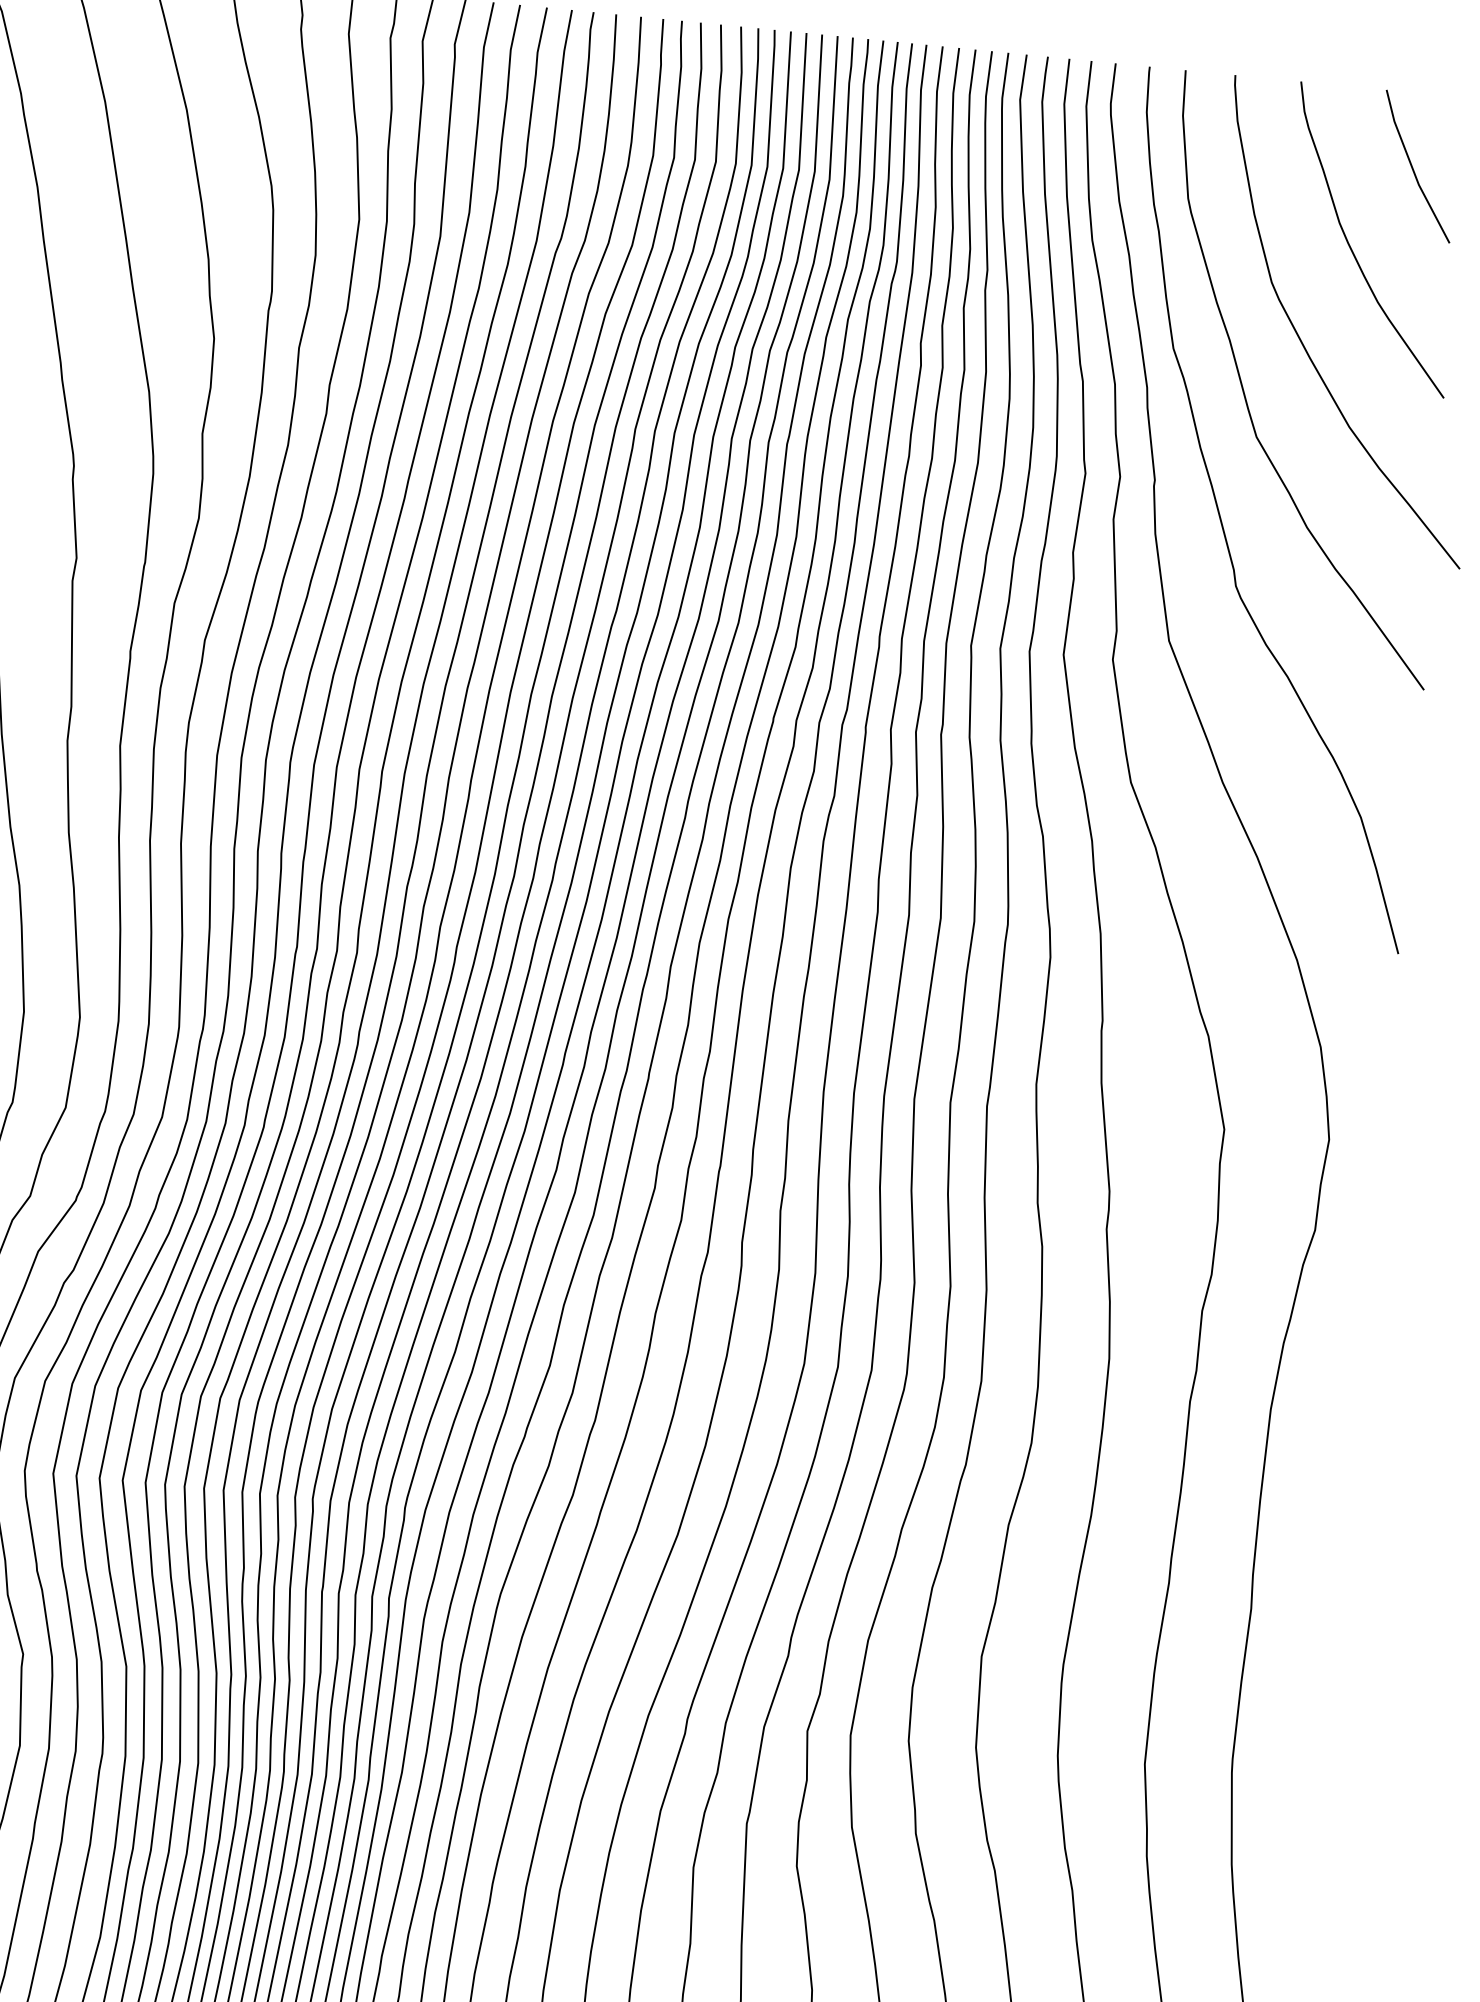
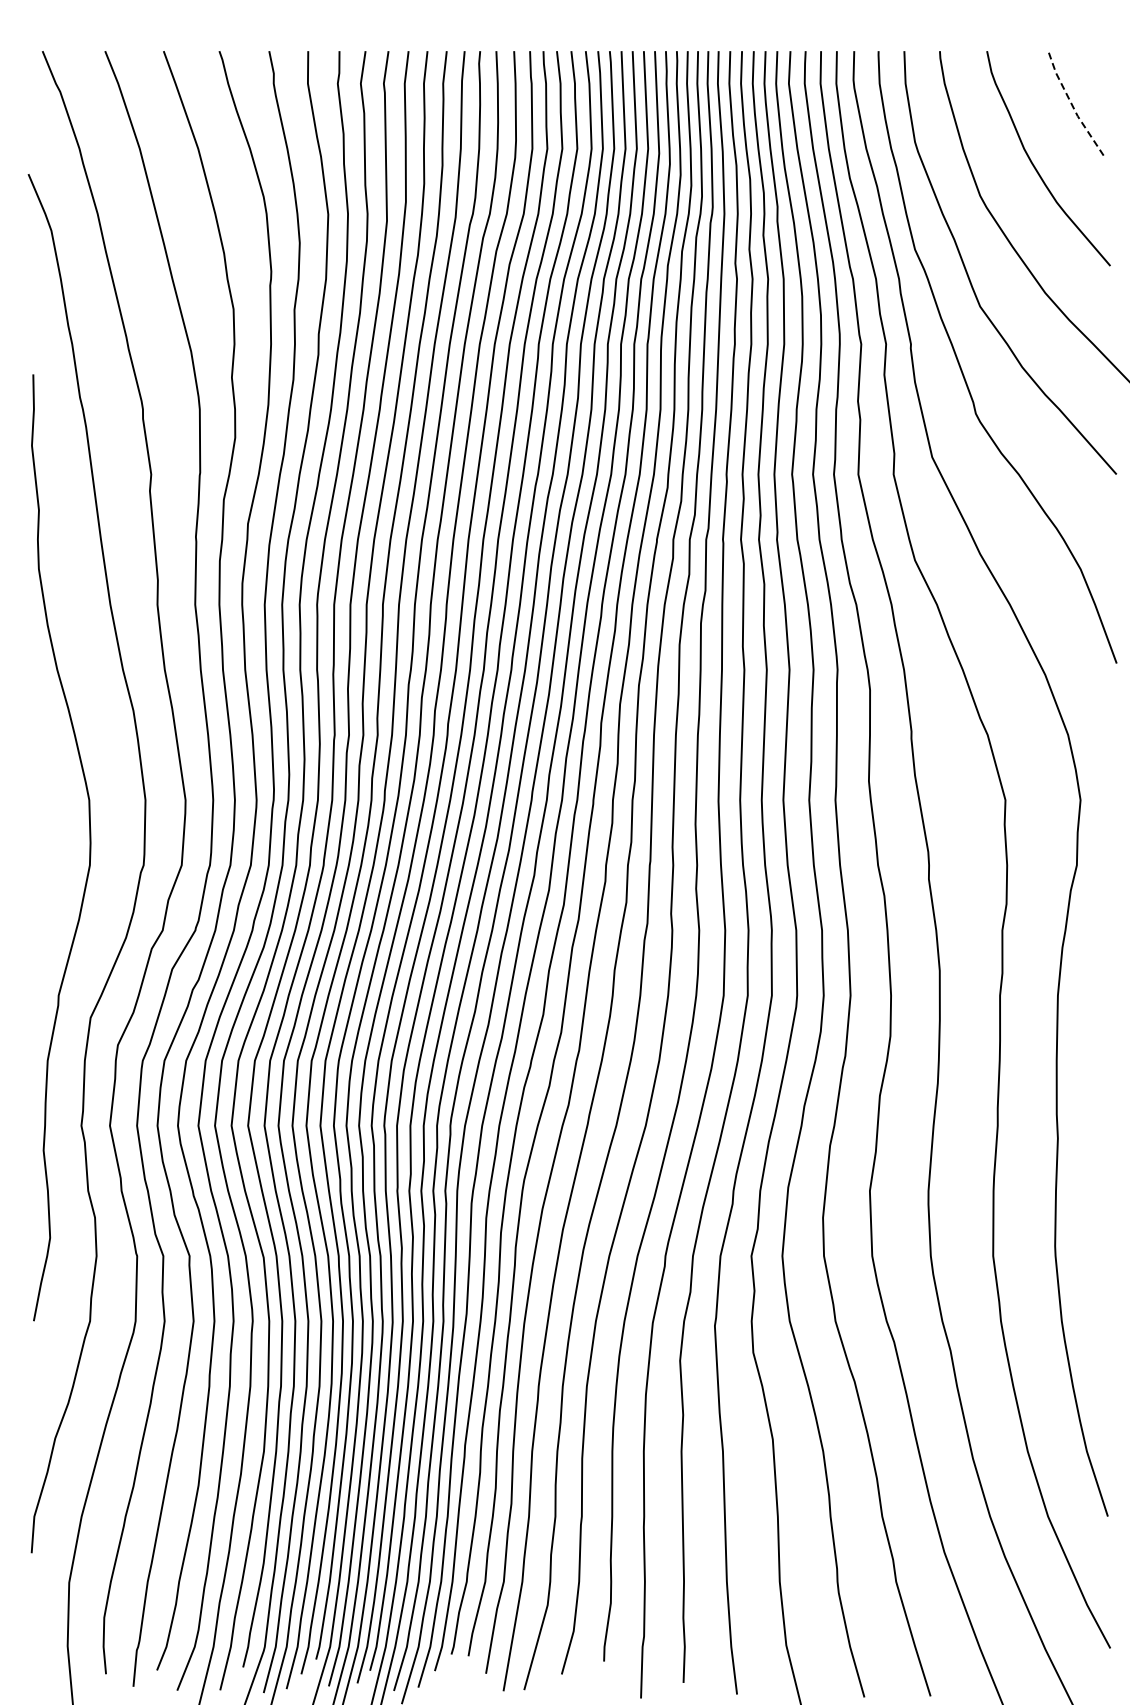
line: (1413, 167) -> (1072, 104), solid -> dashed

